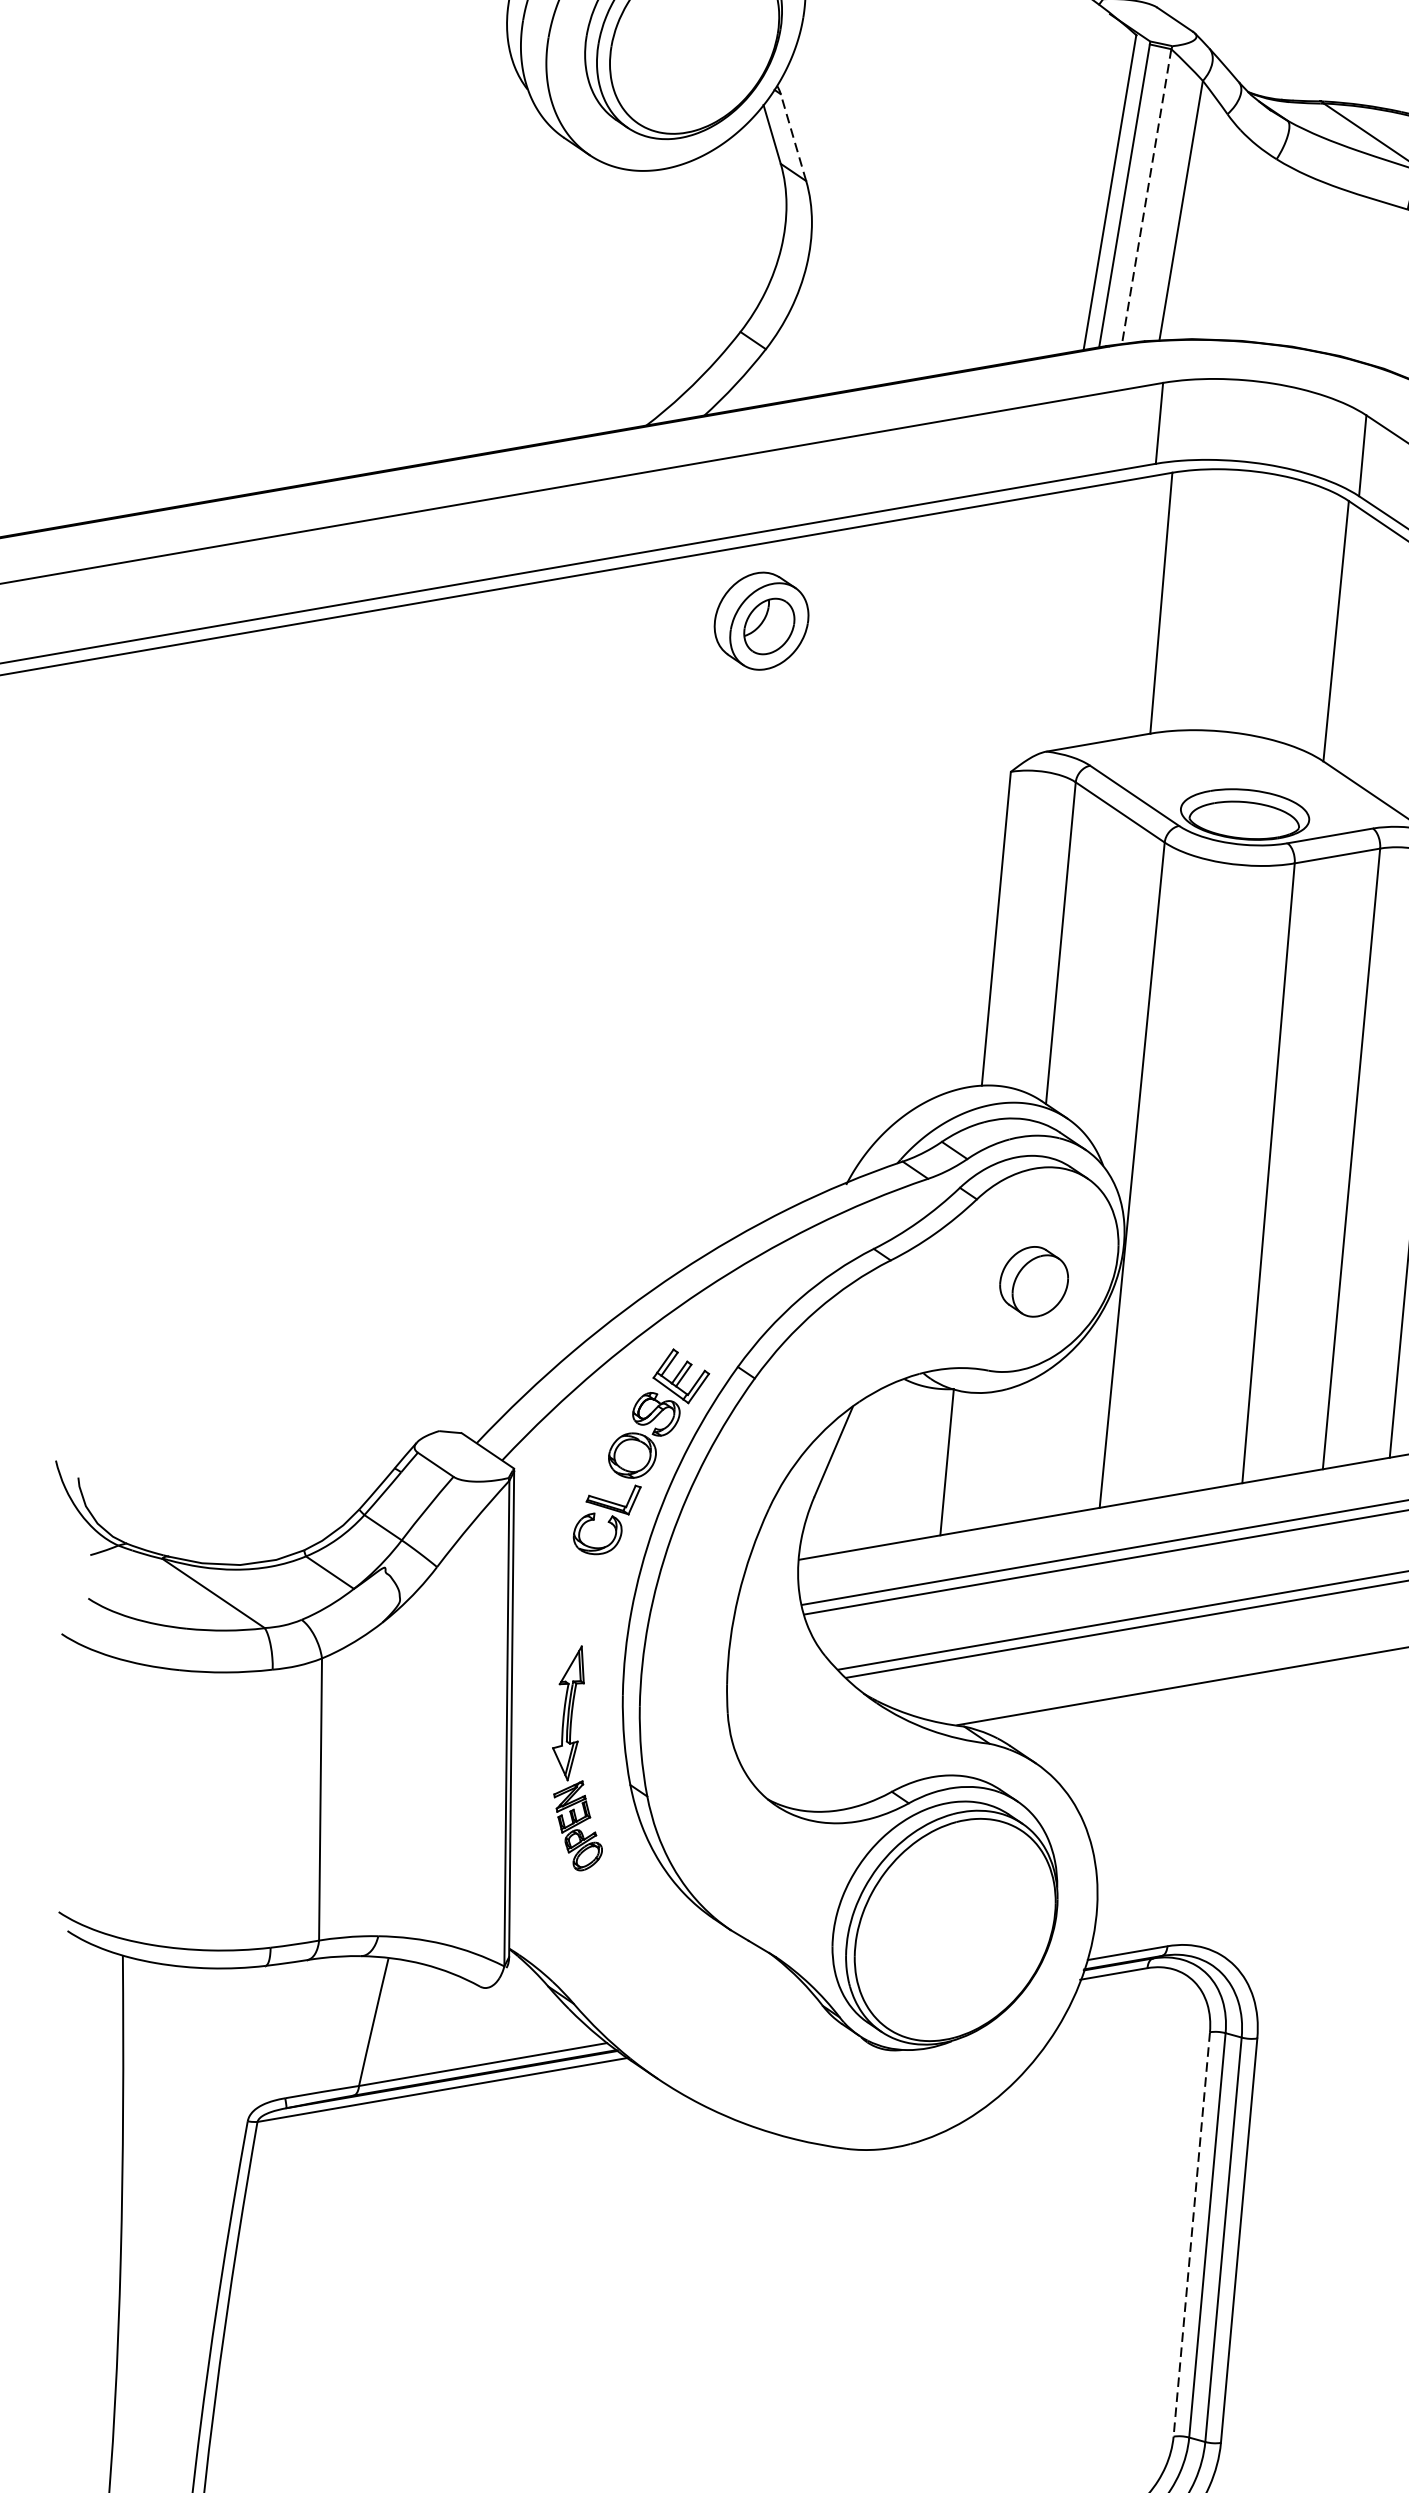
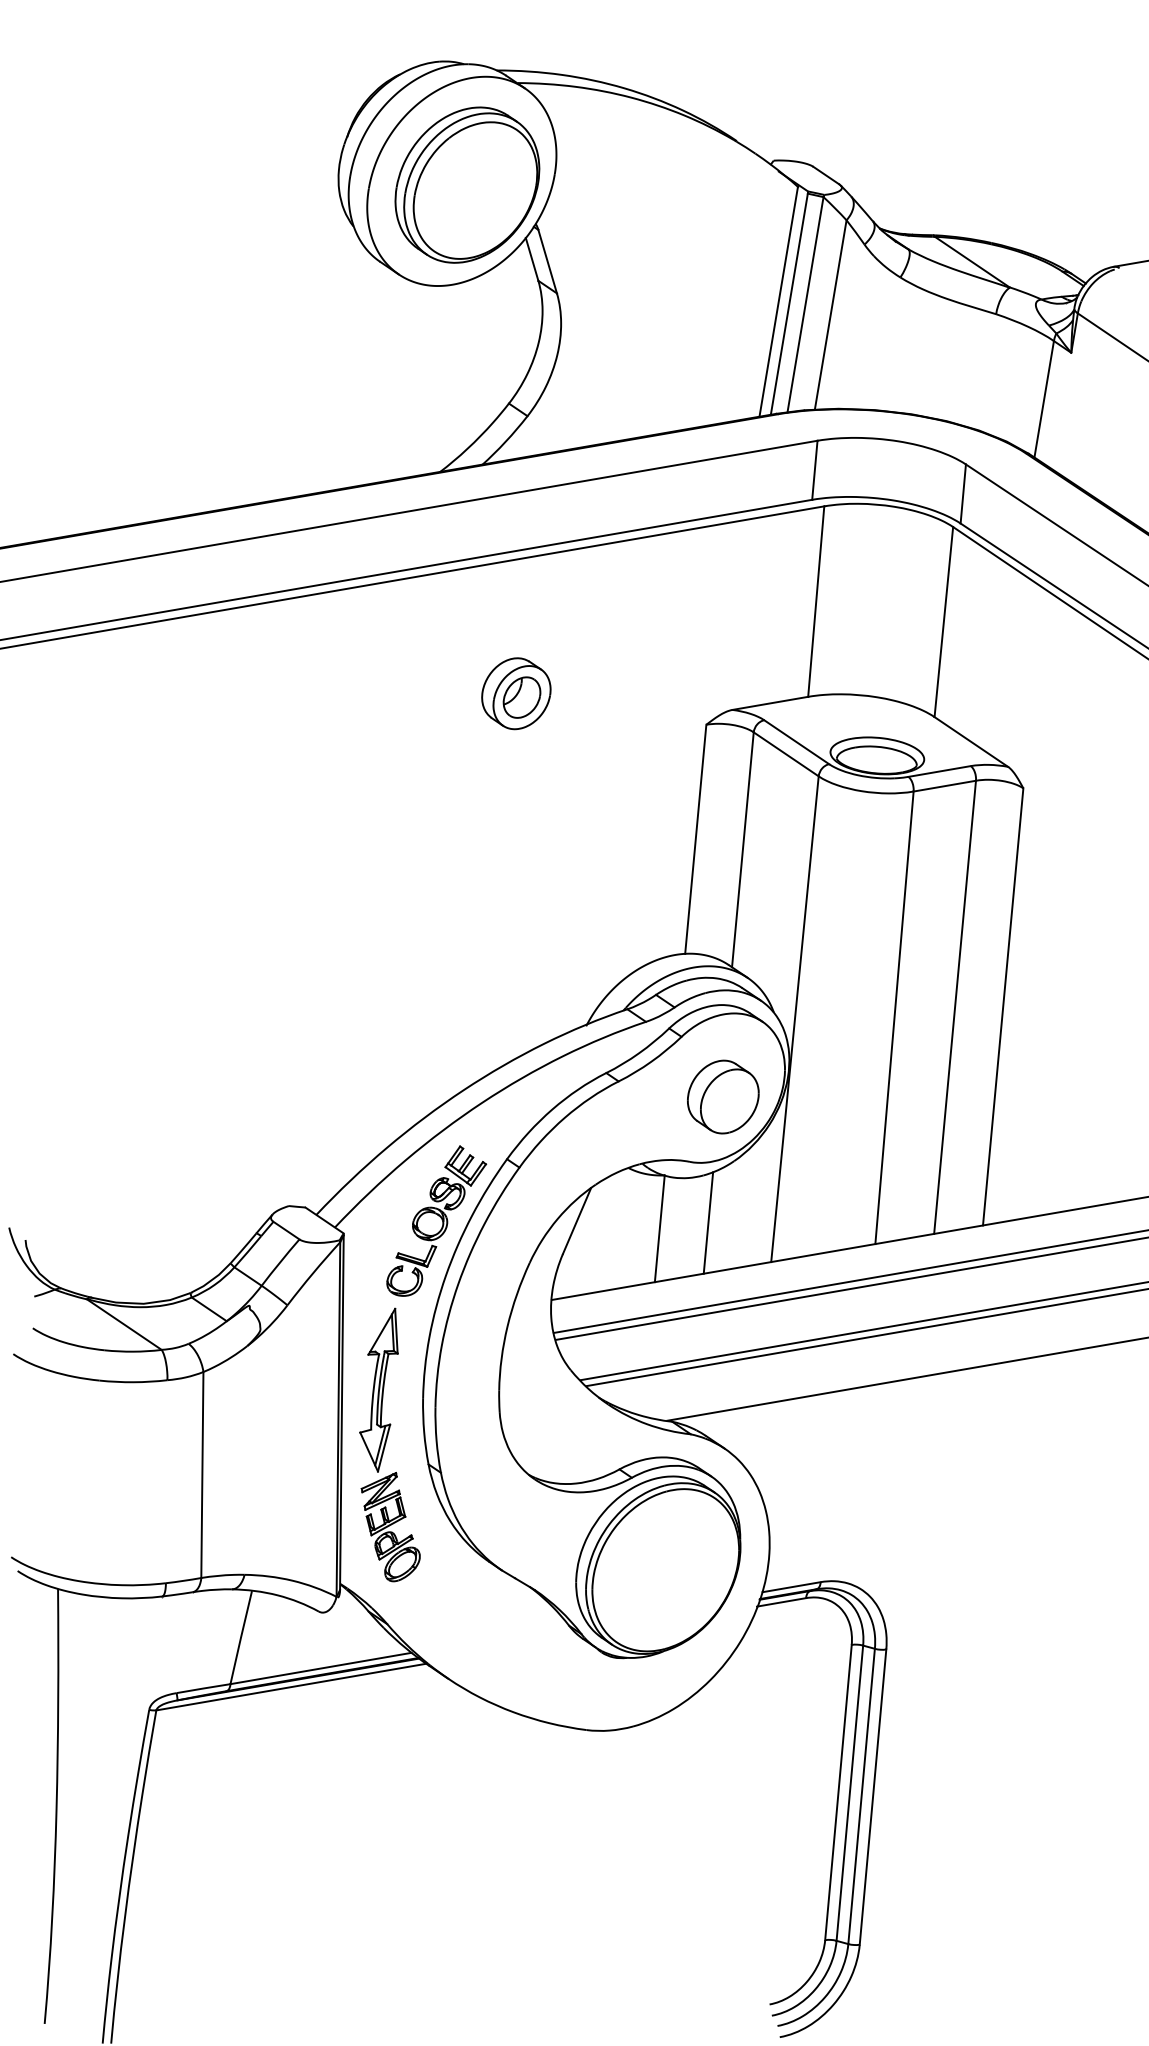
line: (793, 137) -> (547, 261), dashed -> solid
line: (1146, 197) -> (805, 305), dashed -> solid
part: (761, 620) -> (516, 693), moved
part: (1034, 1281) -> (723, 1096), size x1.43
line: (1013, 1453) -> (708, 1222), added
part: (576, 1757) -> (389, 1444), size x1.67
line: (1191, 2235) -> (838, 1793), dashed -> solid

